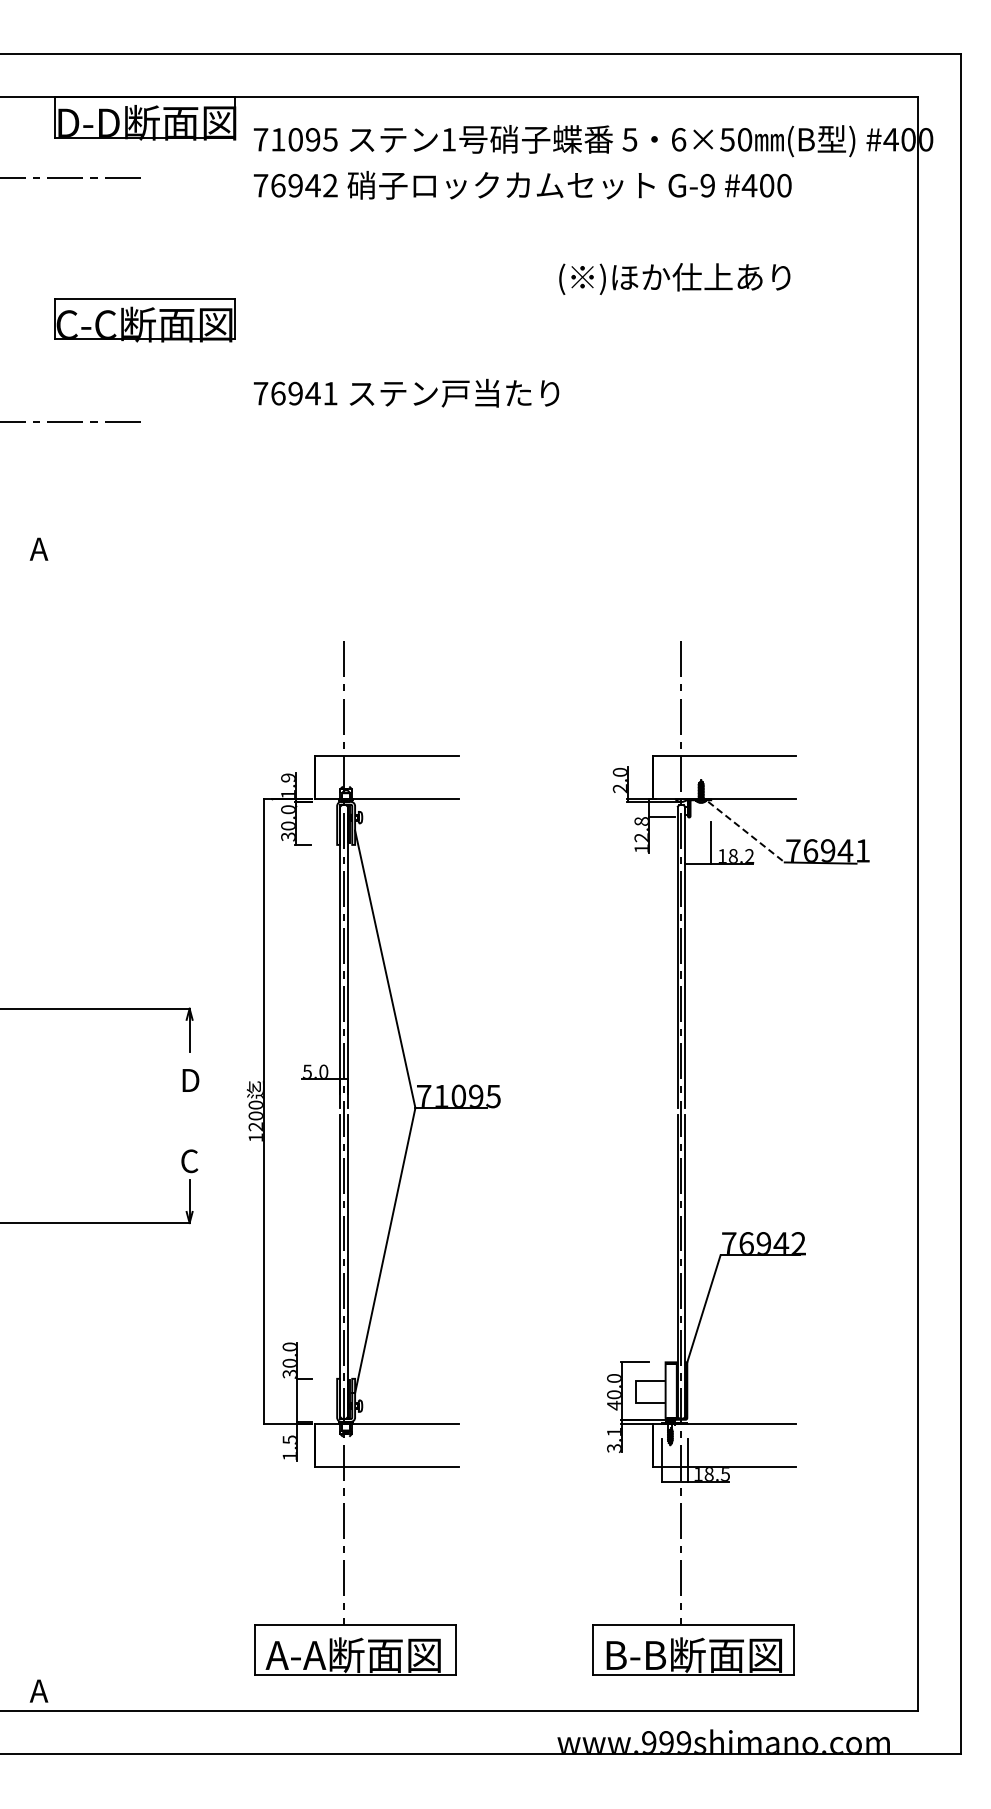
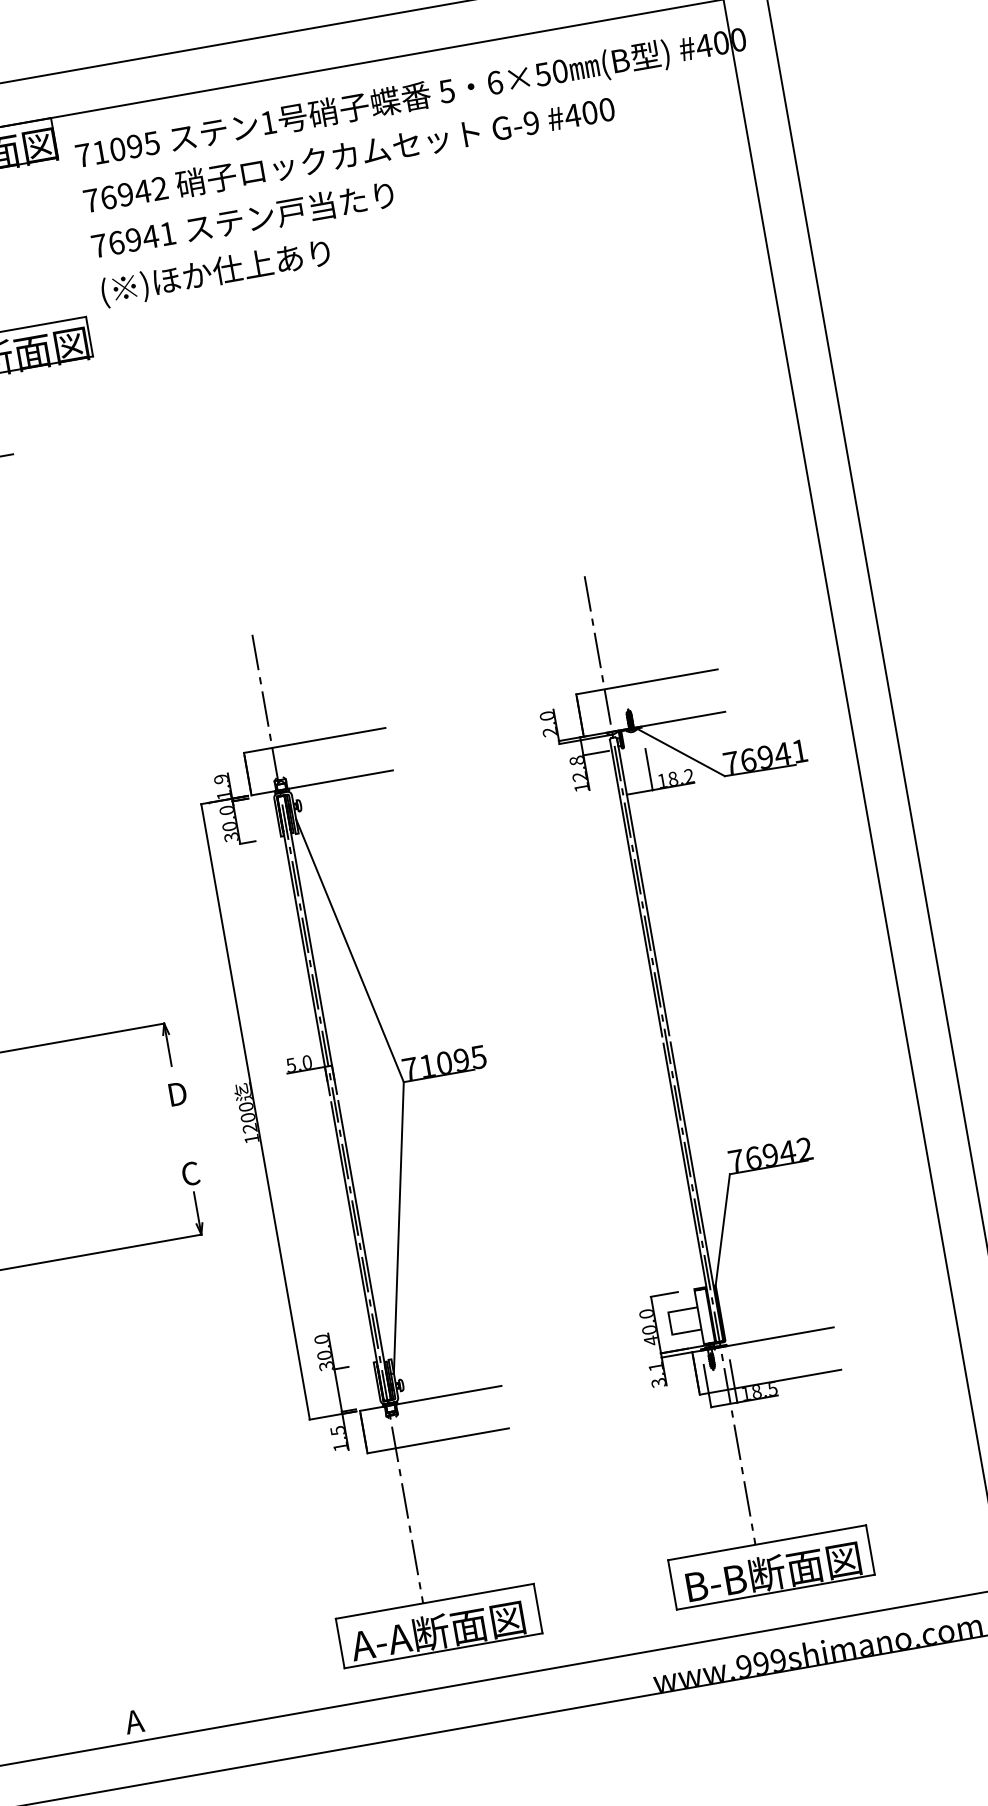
text: (674, 278) -> (215, 273), moved
text: (406, 392) -> (242, 219), moved
line: (746, 832) -> (681, 753), dashed -> solid

